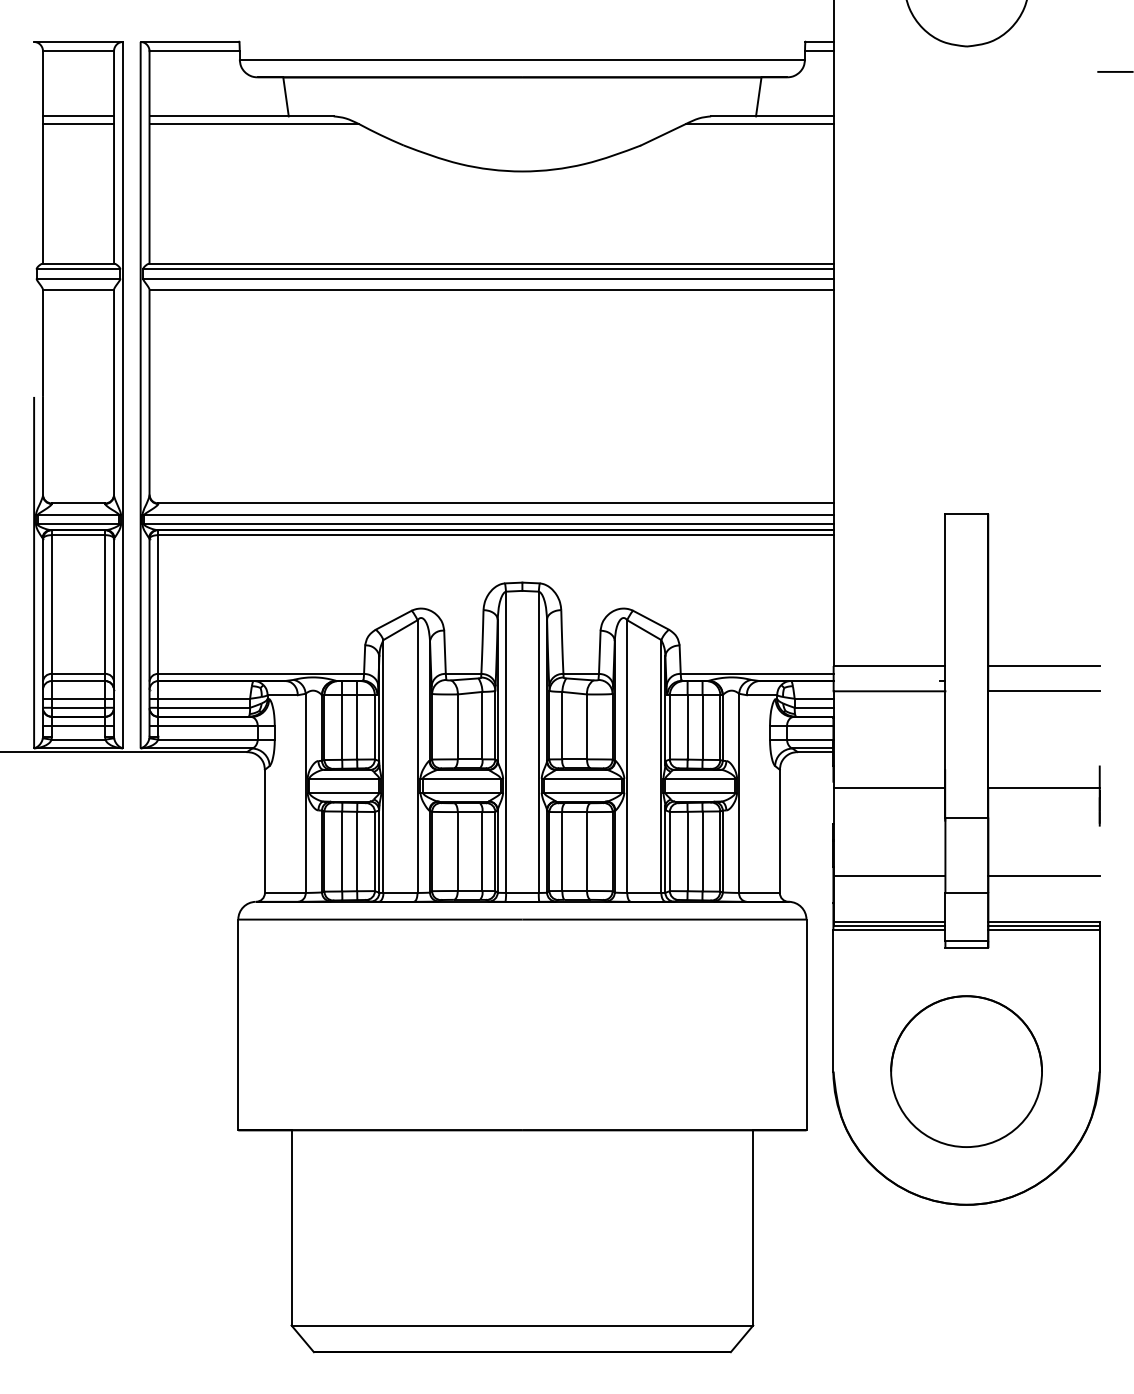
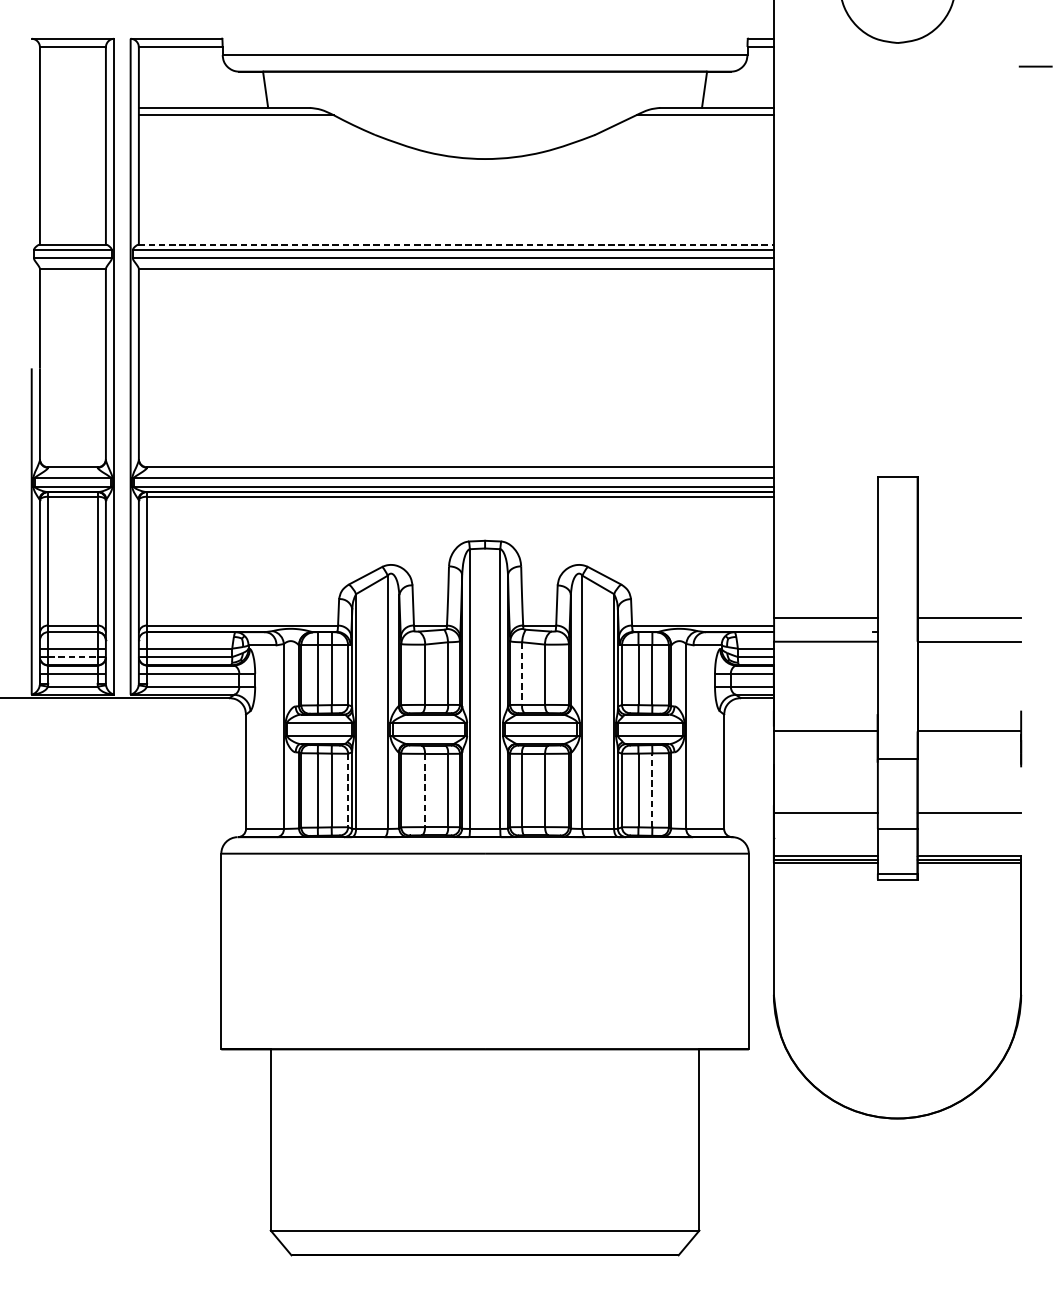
line: (78, 116) -> (72, 108), removed
line: (78, 124) -> (72, 115), removed
line: (491, 263) -> (456, 244), solid -> dashed
line: (78, 707) -> (72, 656), solid -> dashed
line: (562, 725) -> (522, 673), solid -> dashed
line: (374, 851) -> (347, 790), solid -> dashed
line: (702, 851) -> (652, 790), solid -> dashed
line: (457, 852) -> (424, 791), solid -> dashed
circle: (966, 1071) -> (897, 994), removed

